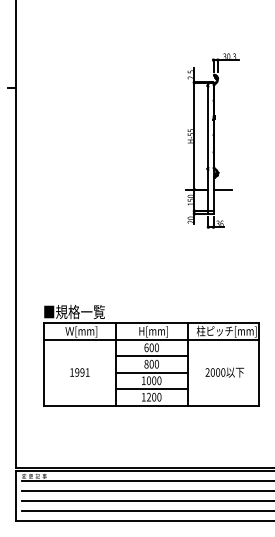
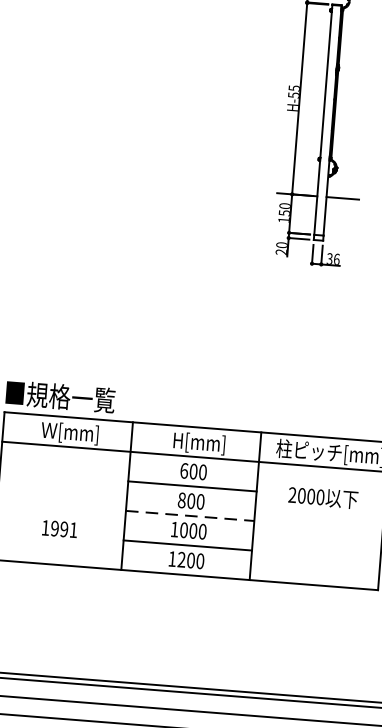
text: (79, 372) -> (58, 529), moved
line: (151, 372) -> (189, 515), solid -> dashed
text: (224, 372) -> (322, 497), moved

